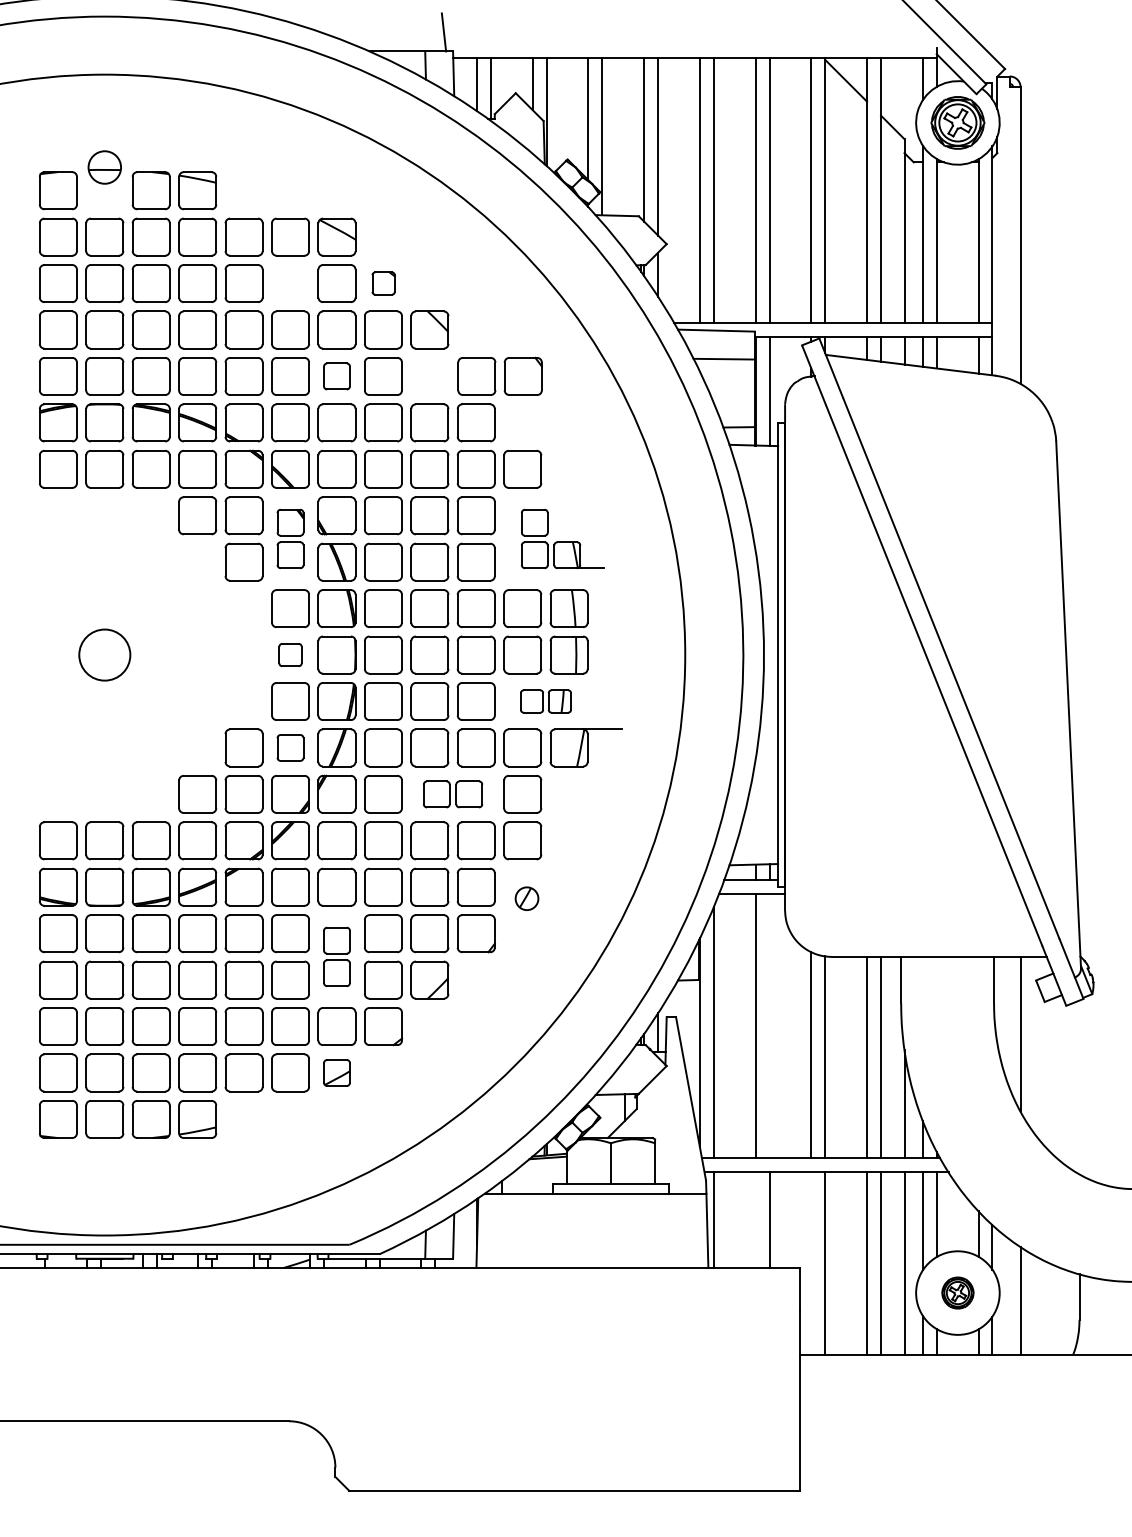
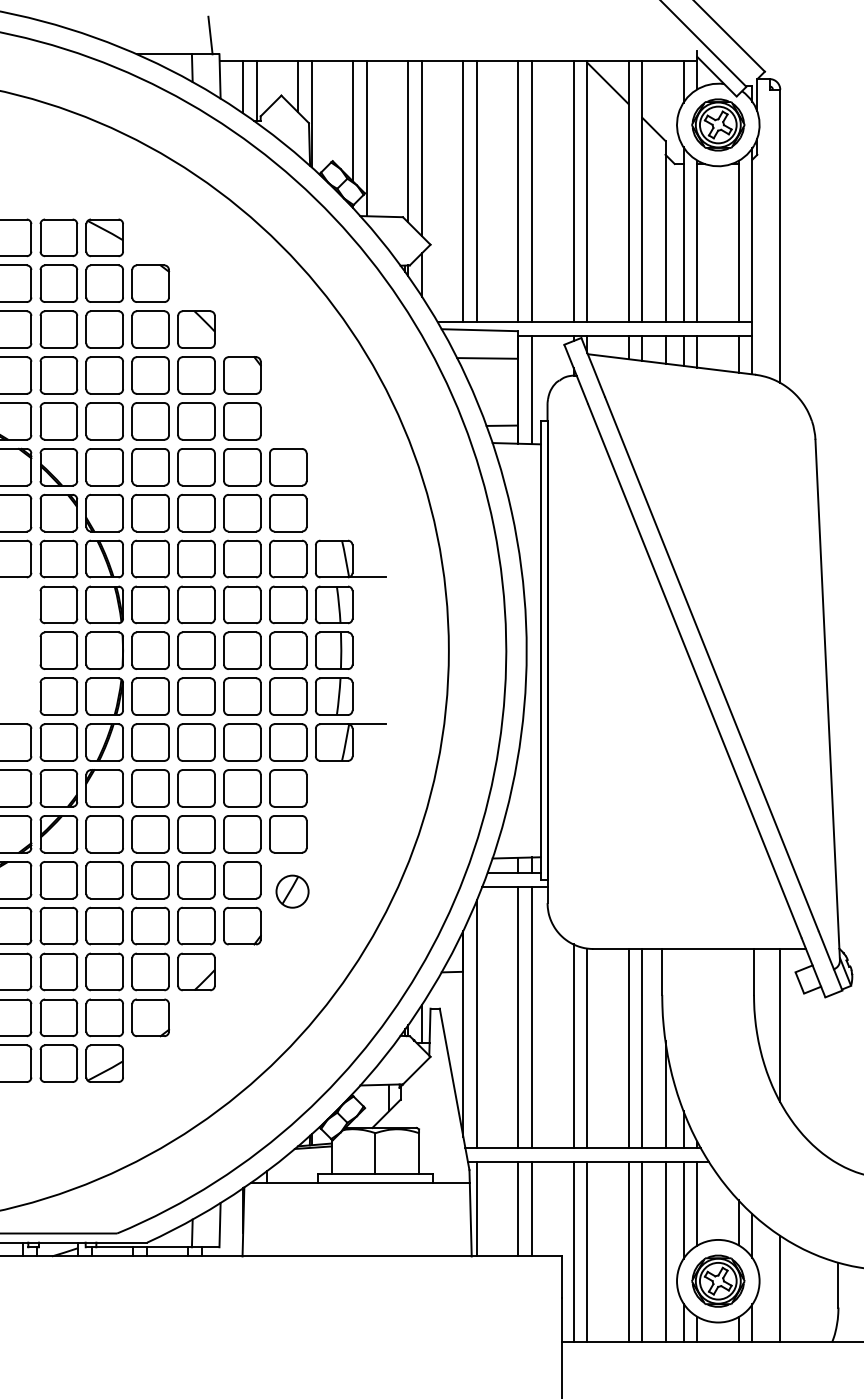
part: (290, 283) -> (58, 283), added
part: (383, 283) -> (150, 283), size x1.67
part: (499, 375) -> (218, 374), moved
part: (336, 376) -> (104, 375), size x1.43
part: (290, 538) -> (58, 535), size x1.43
part: (562, 538) -> (327, 535), size x1.43
part: (290, 654) -> (58, 650), size x1.67
part: (545, 701) -> (310, 696), size x1.67
part: (290, 747) -> (58, 742), size x1.43
part: (452, 794) -> (218, 788), size x1.43
part: (526, 898) -> (292, 891), size x1.43
part: (336, 956) -> (104, 948), size x1.43
line: (769, 1025) -> (532, 1016), added
part: (336, 1072) -> (104, 1063), size x1.43
line: (755, 1220) -> (518, 1209), added
line: (811, 1263) -> (573, 1251), added
part: (957, 1292) -> (717, 1280), size x1.67

